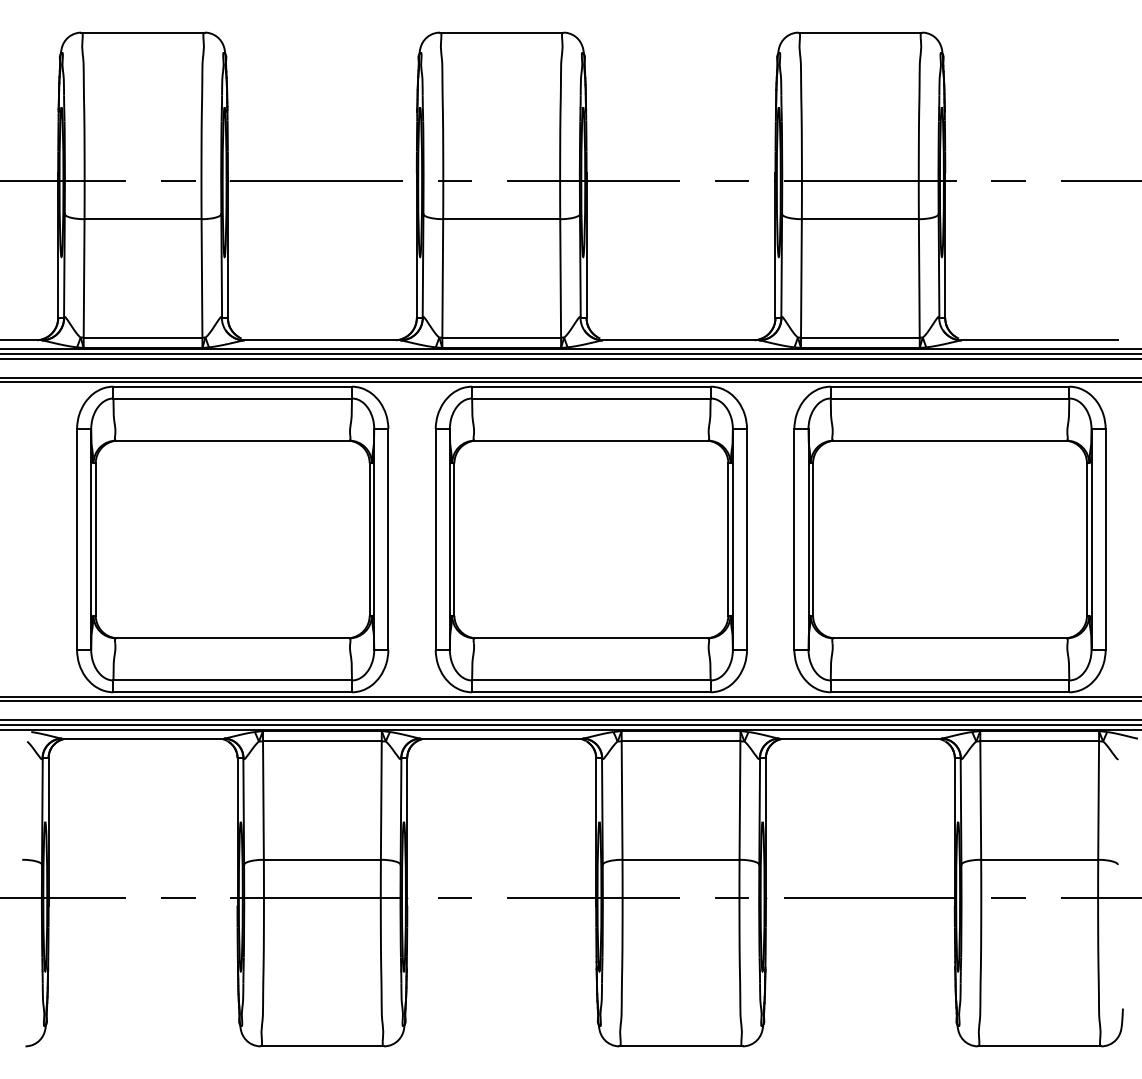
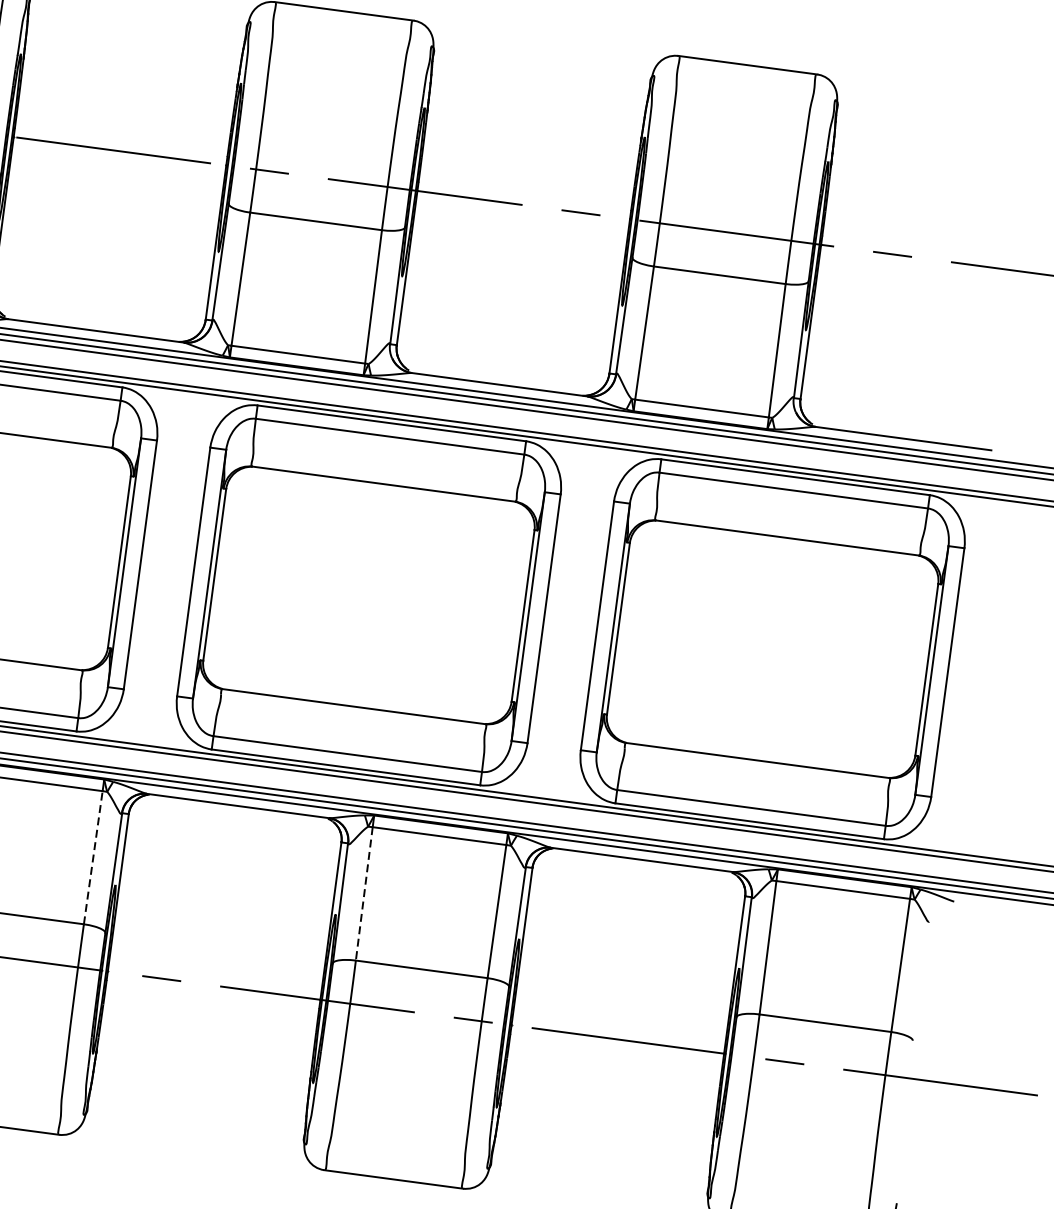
line: (381, 800) -> (93, 857), solid -> dashed
line: (622, 801) -> (364, 894), solid -> dashed

